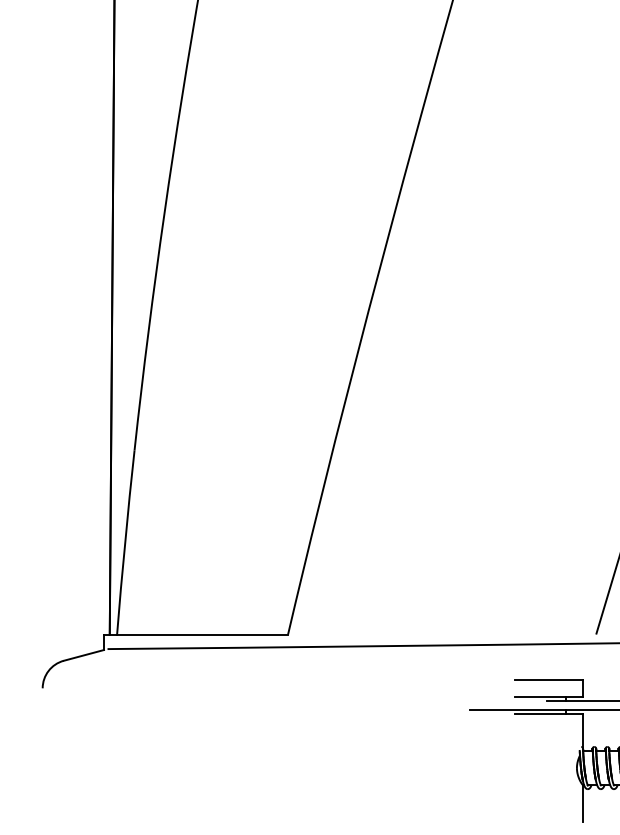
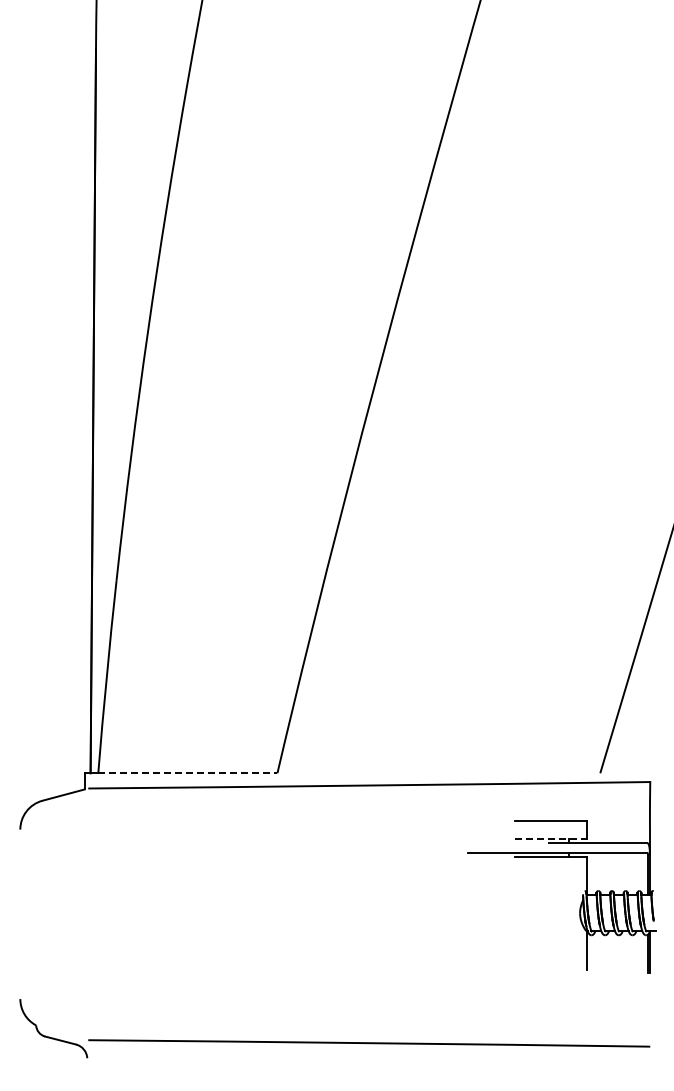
line: (202, 634) -> (187, 773), solid -> dashed
line: (548, 696) -> (550, 838), solid -> dashed

